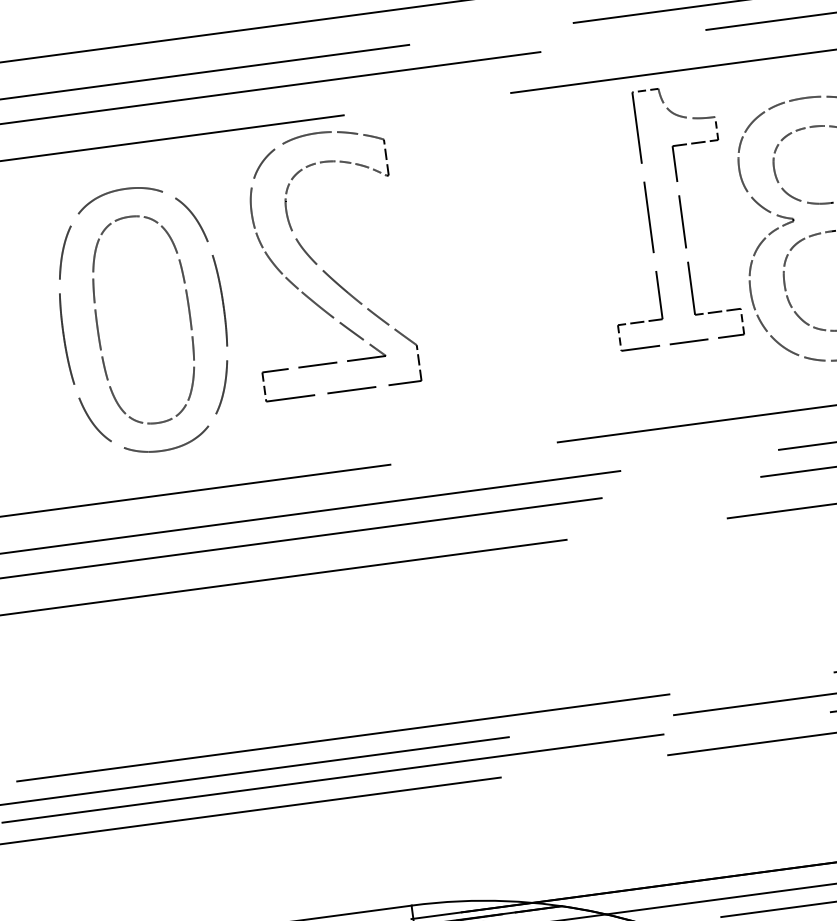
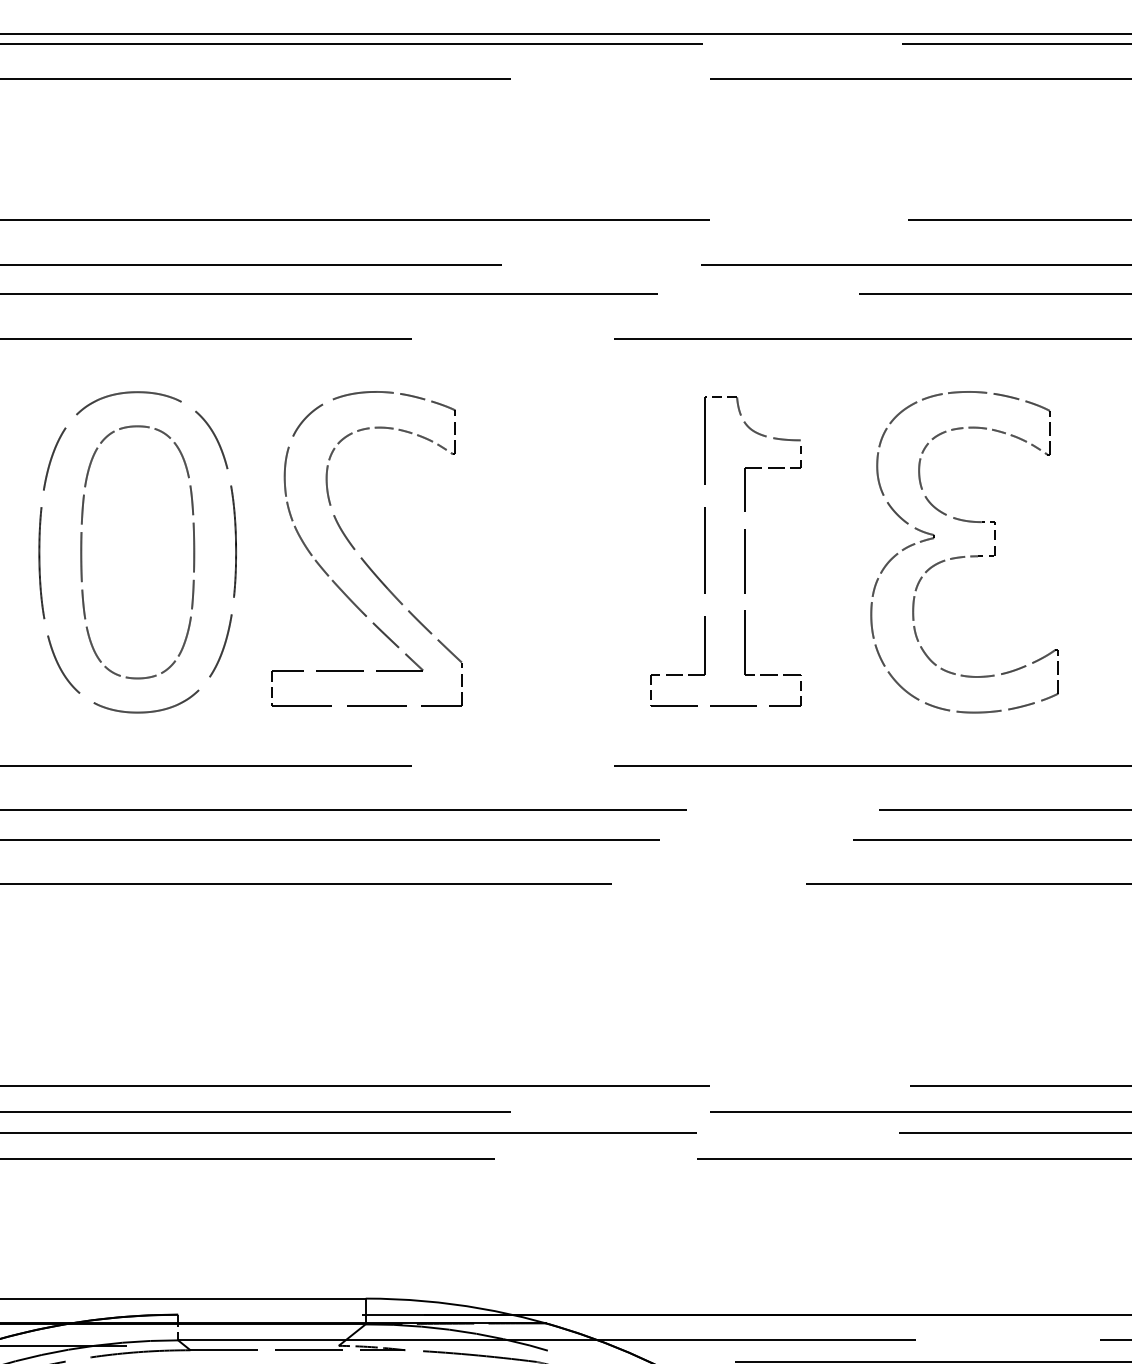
part: (681, 214) -> (744, 551), moved
part: (324, 270) -> (362, 557), moved

